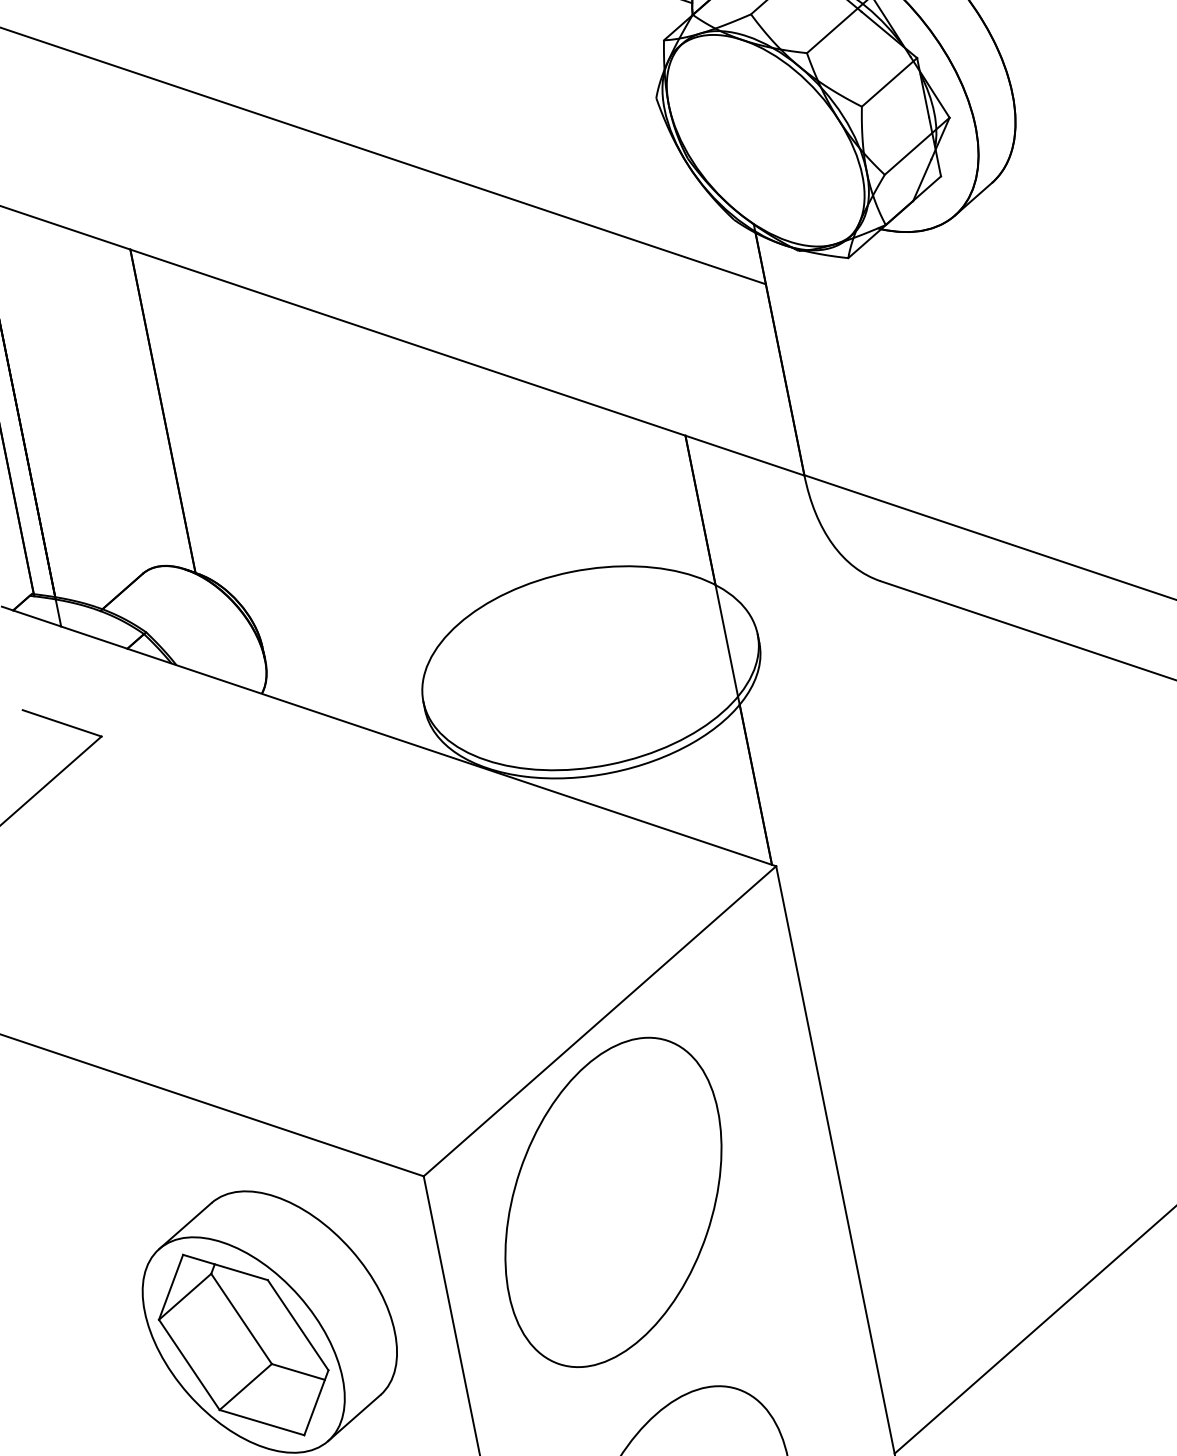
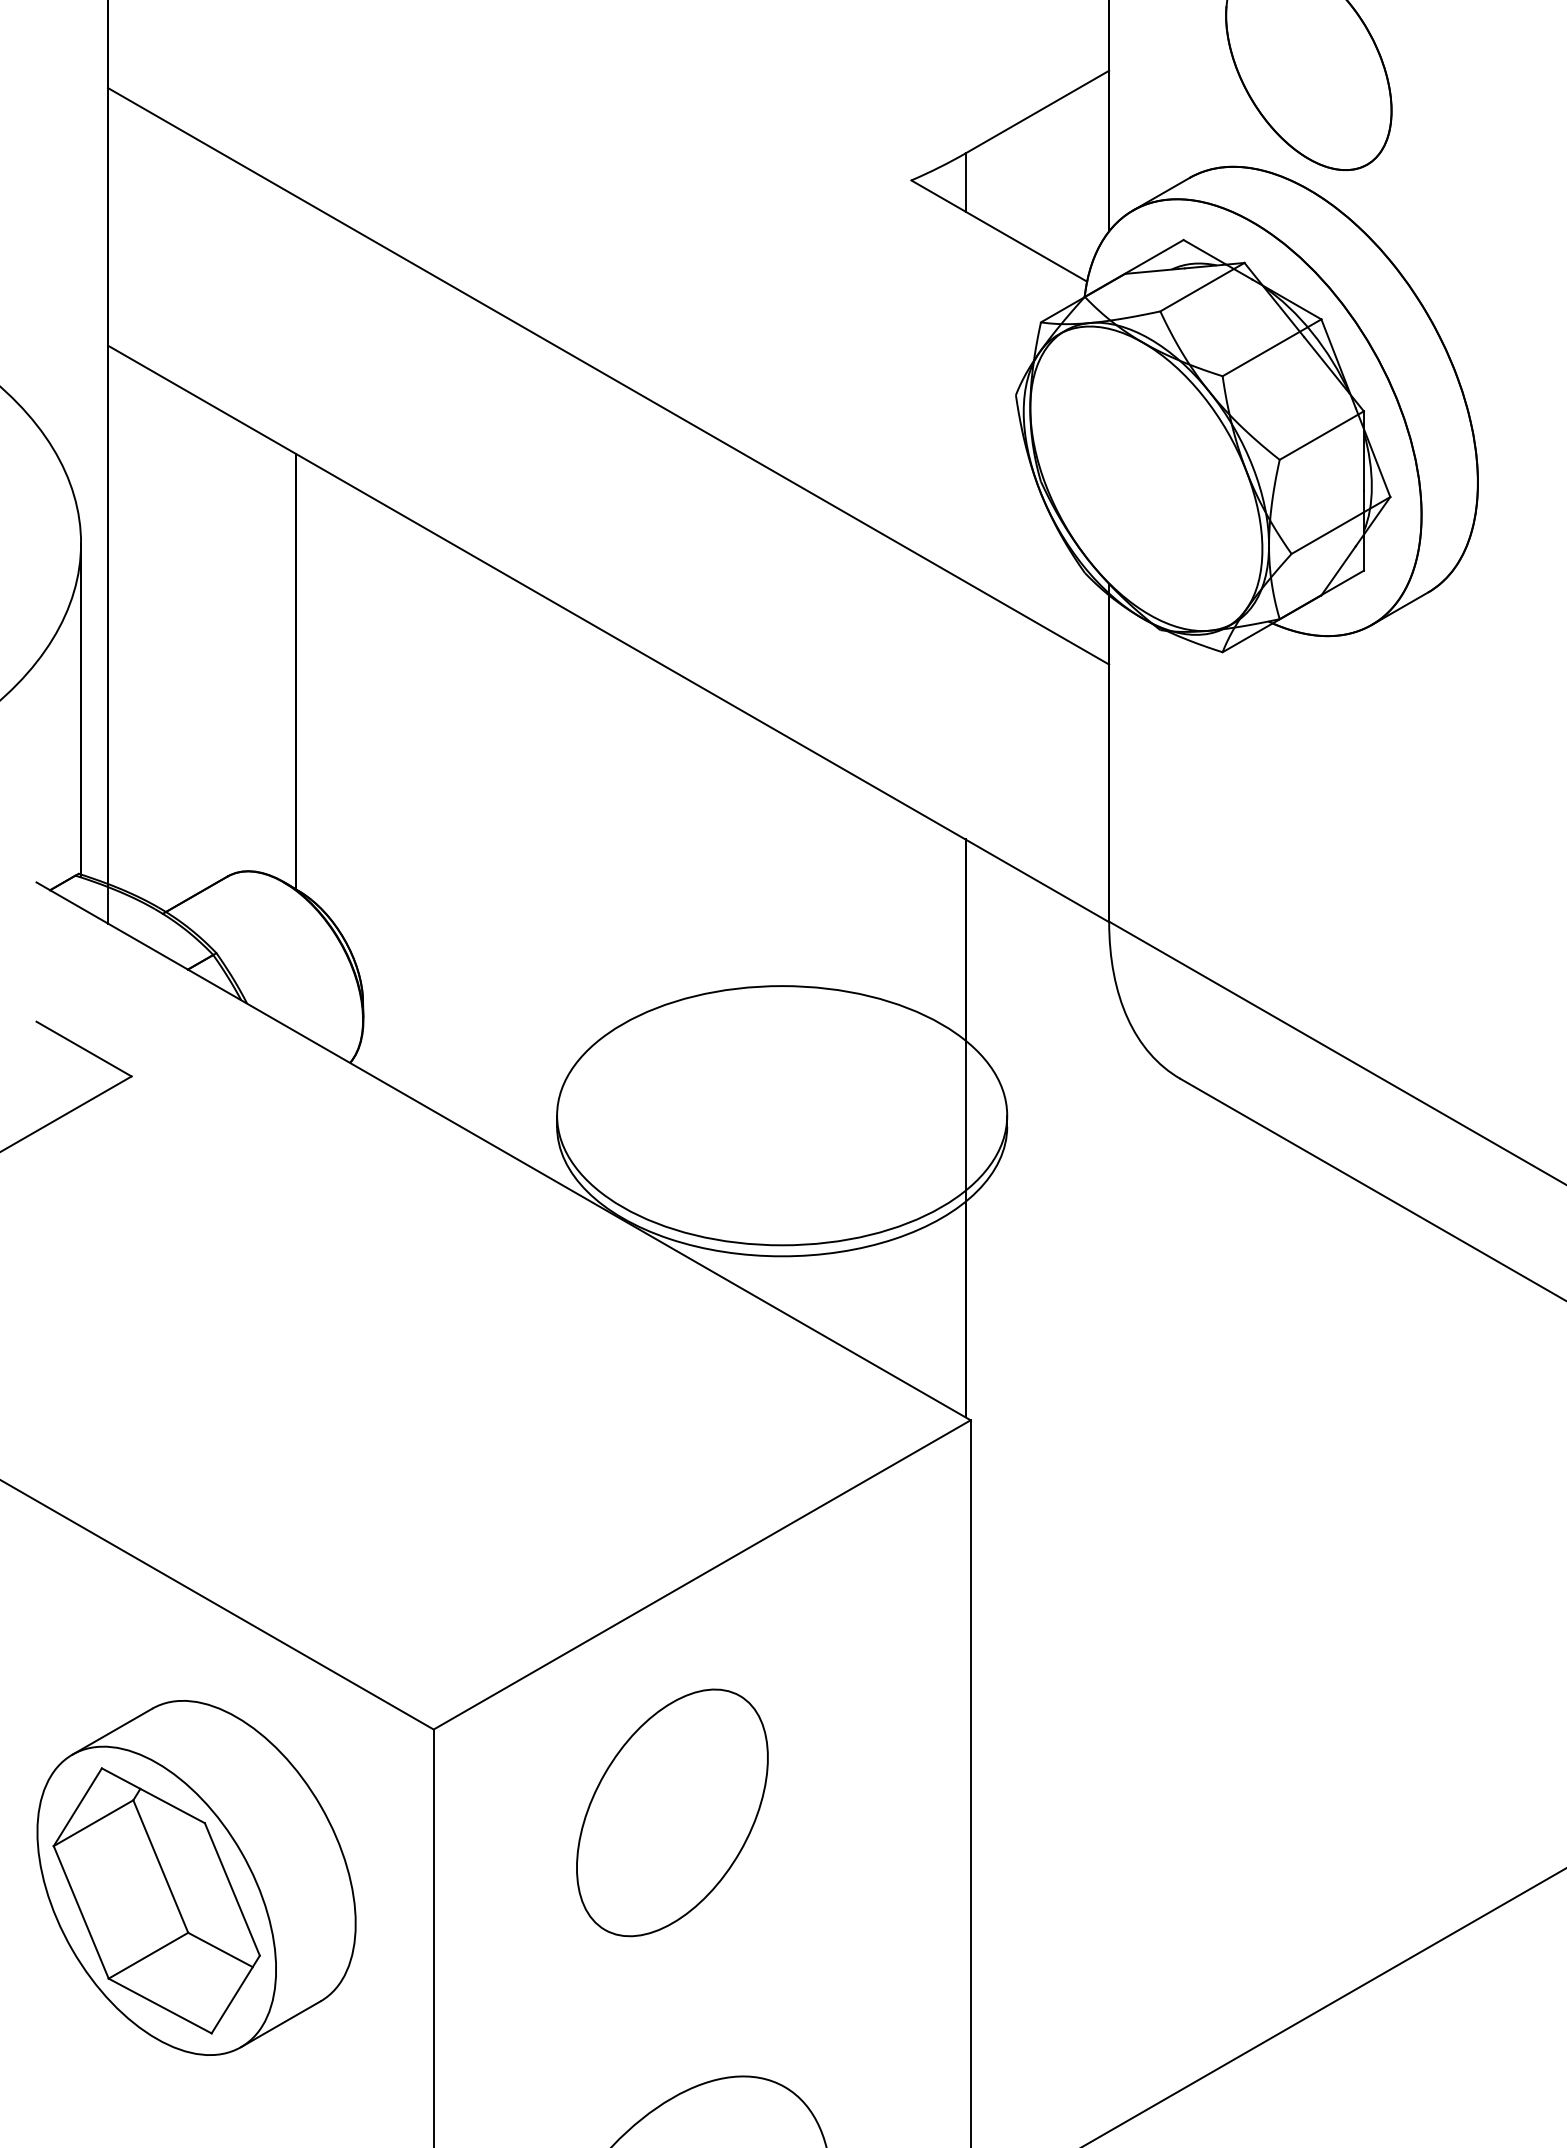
part: (613, 1202) -> (672, 1812), size x0.6

